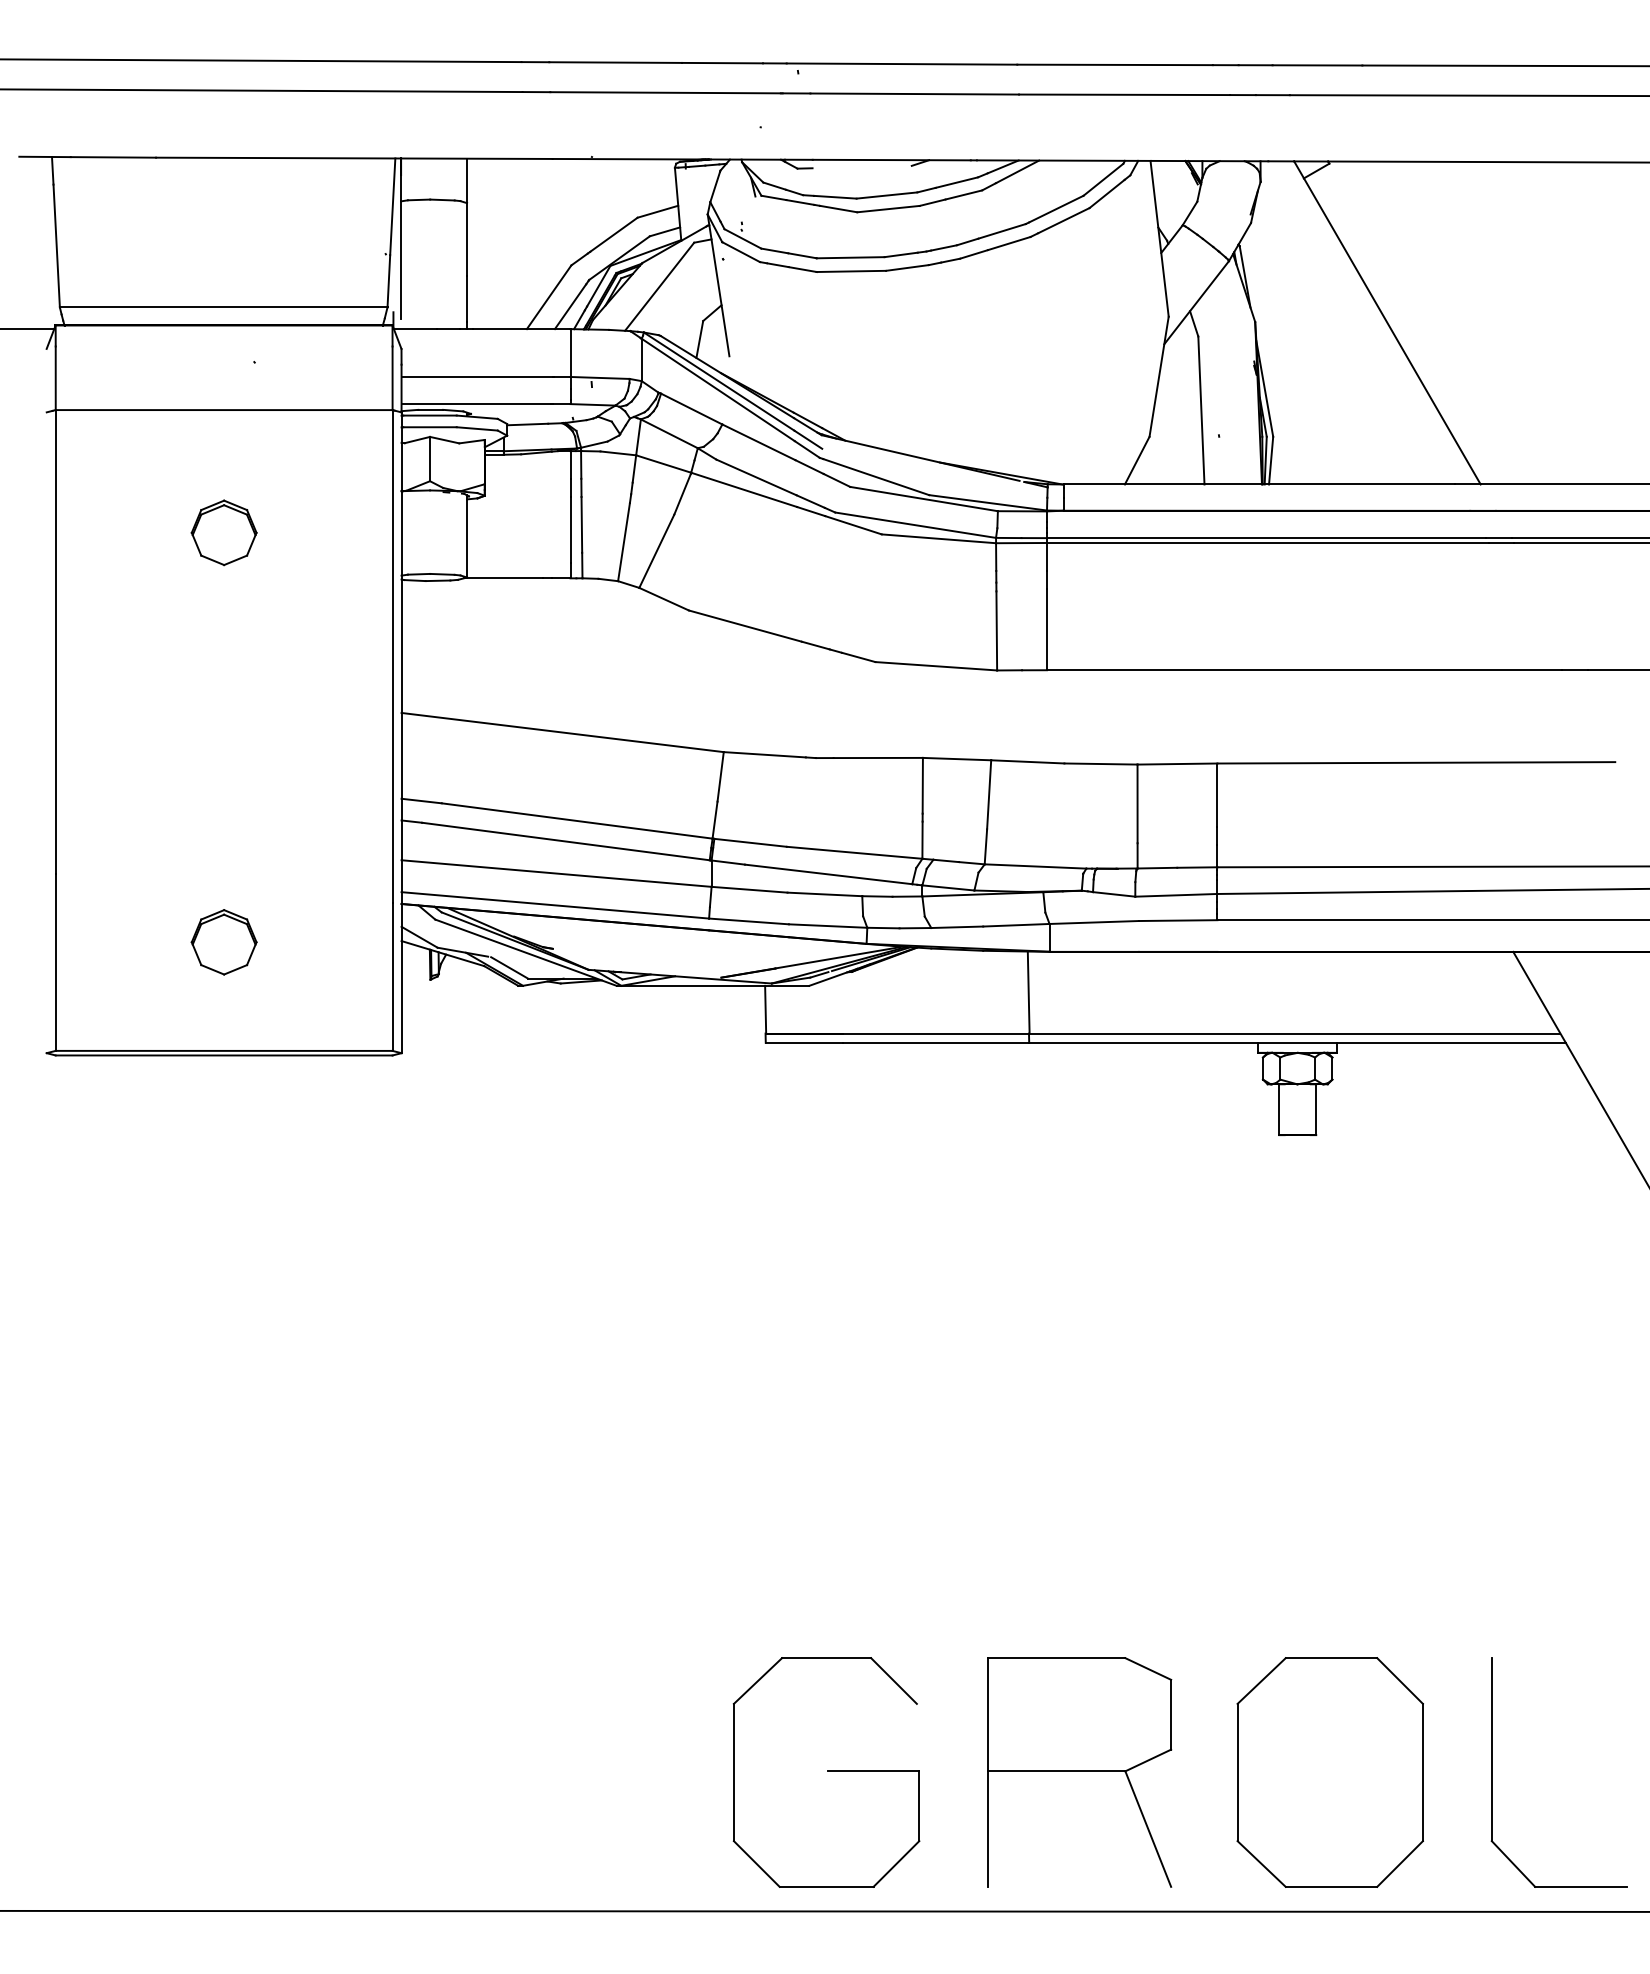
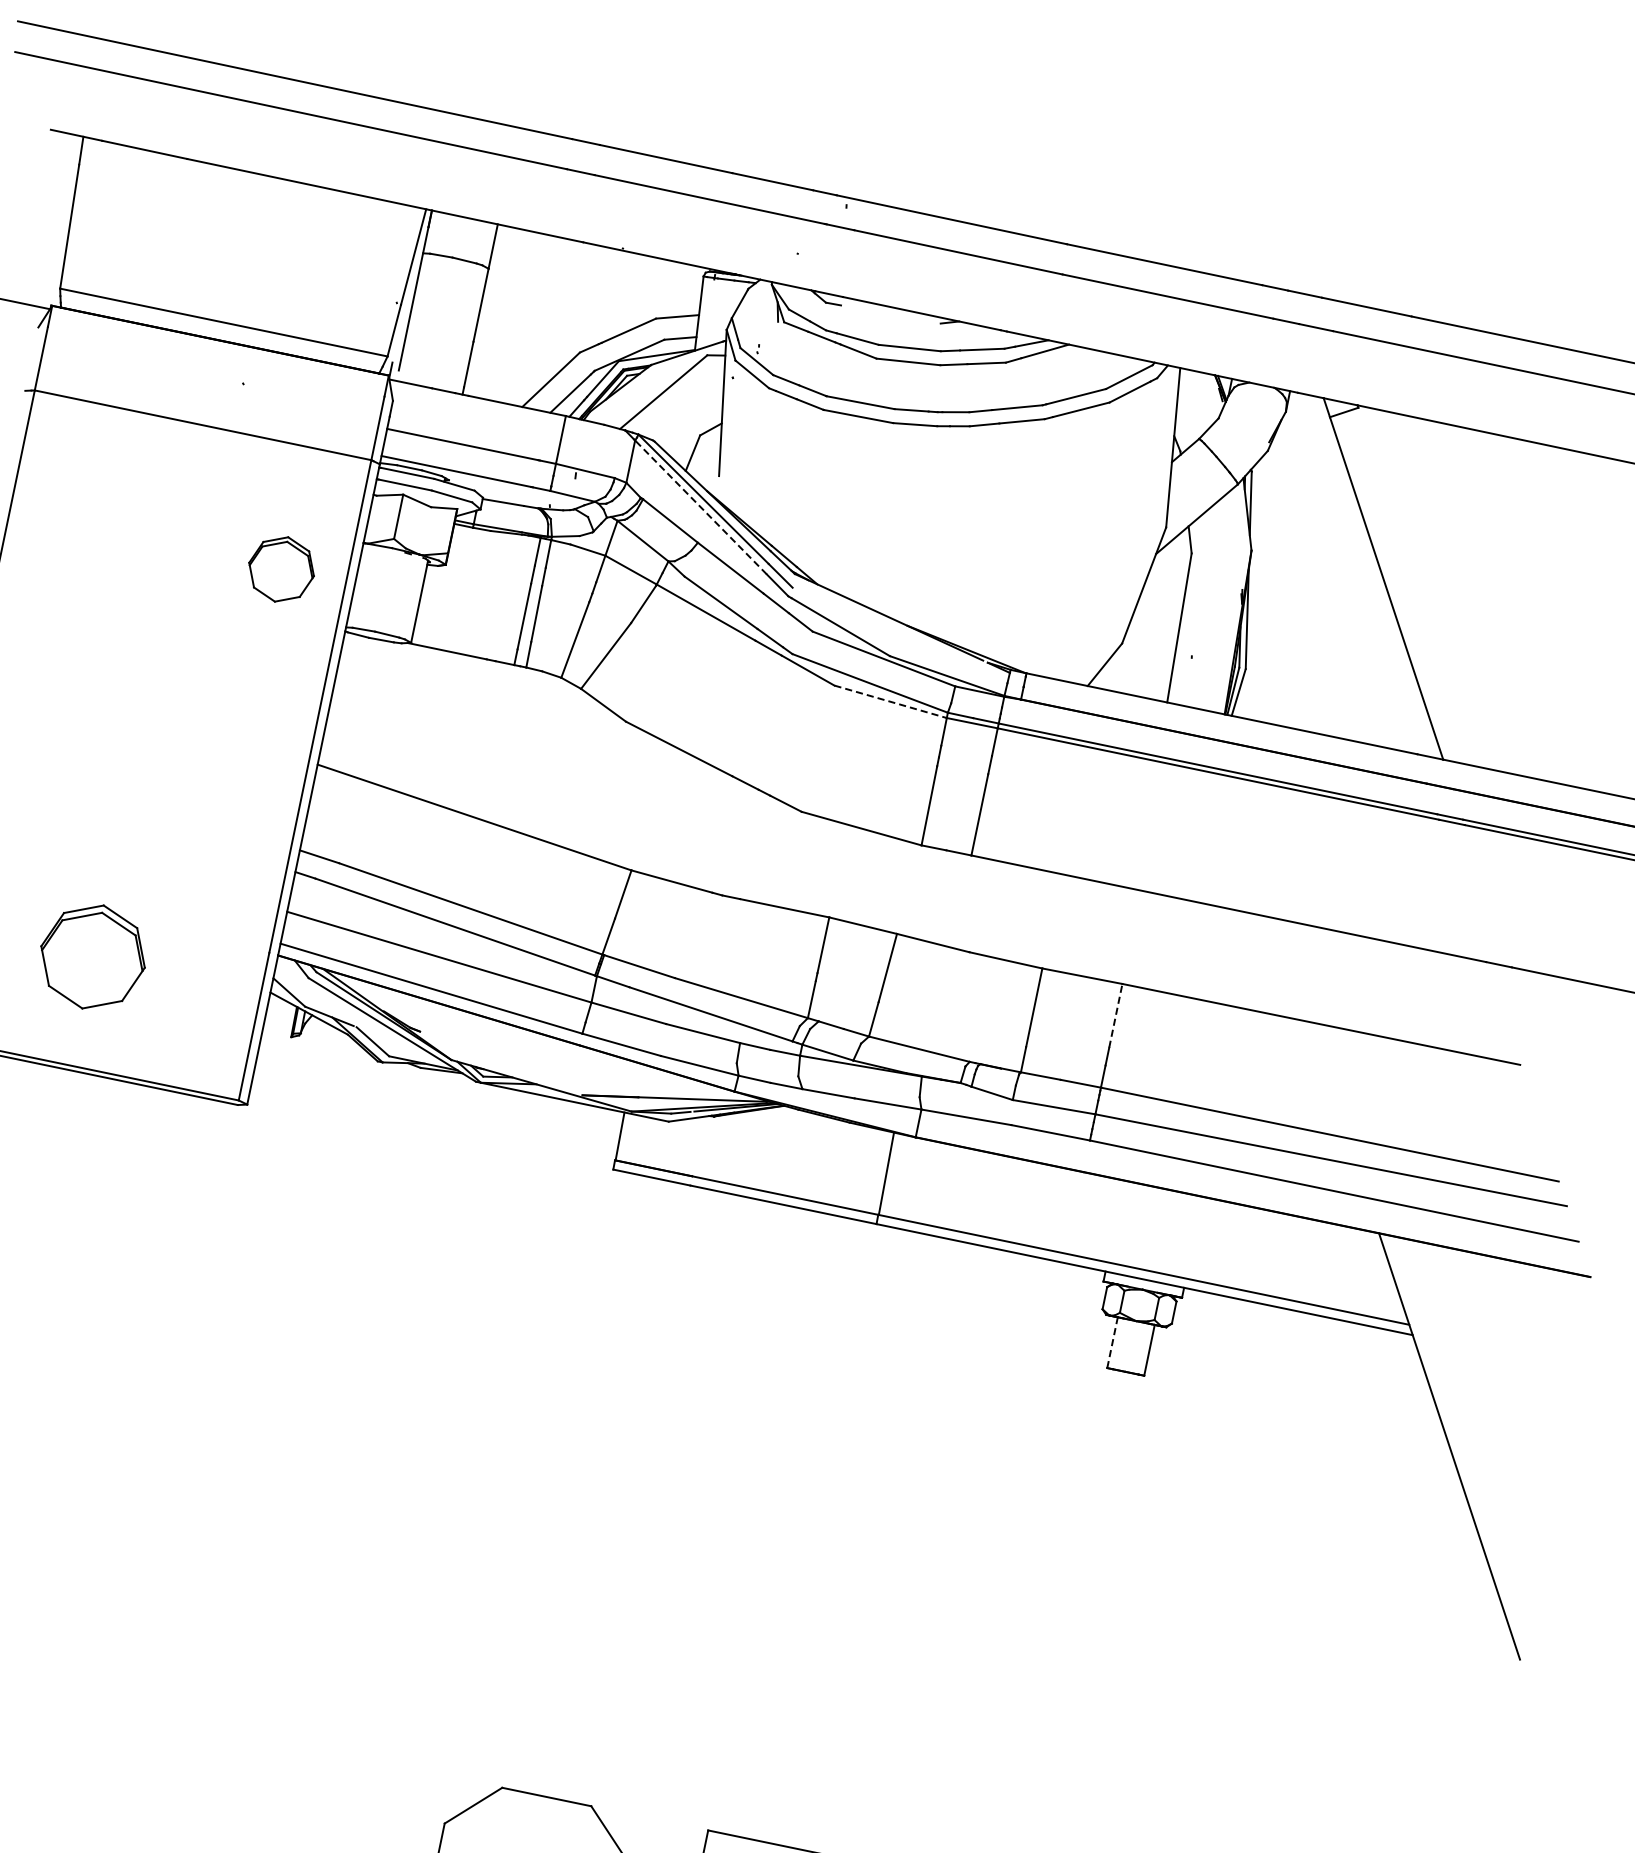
line: (717, 389) -> (700, 506), solid -> dashed
part: (223, 532) -> (281, 568), moved
line: (939, 538) -> (891, 701), solid -> dashed
line: (1217, 795) -> (1115, 1015), solid -> dashed
part: (223, 942) -> (92, 957), size x1.6
line: (1279, 1109) -> (1112, 1342), solid -> dashed

